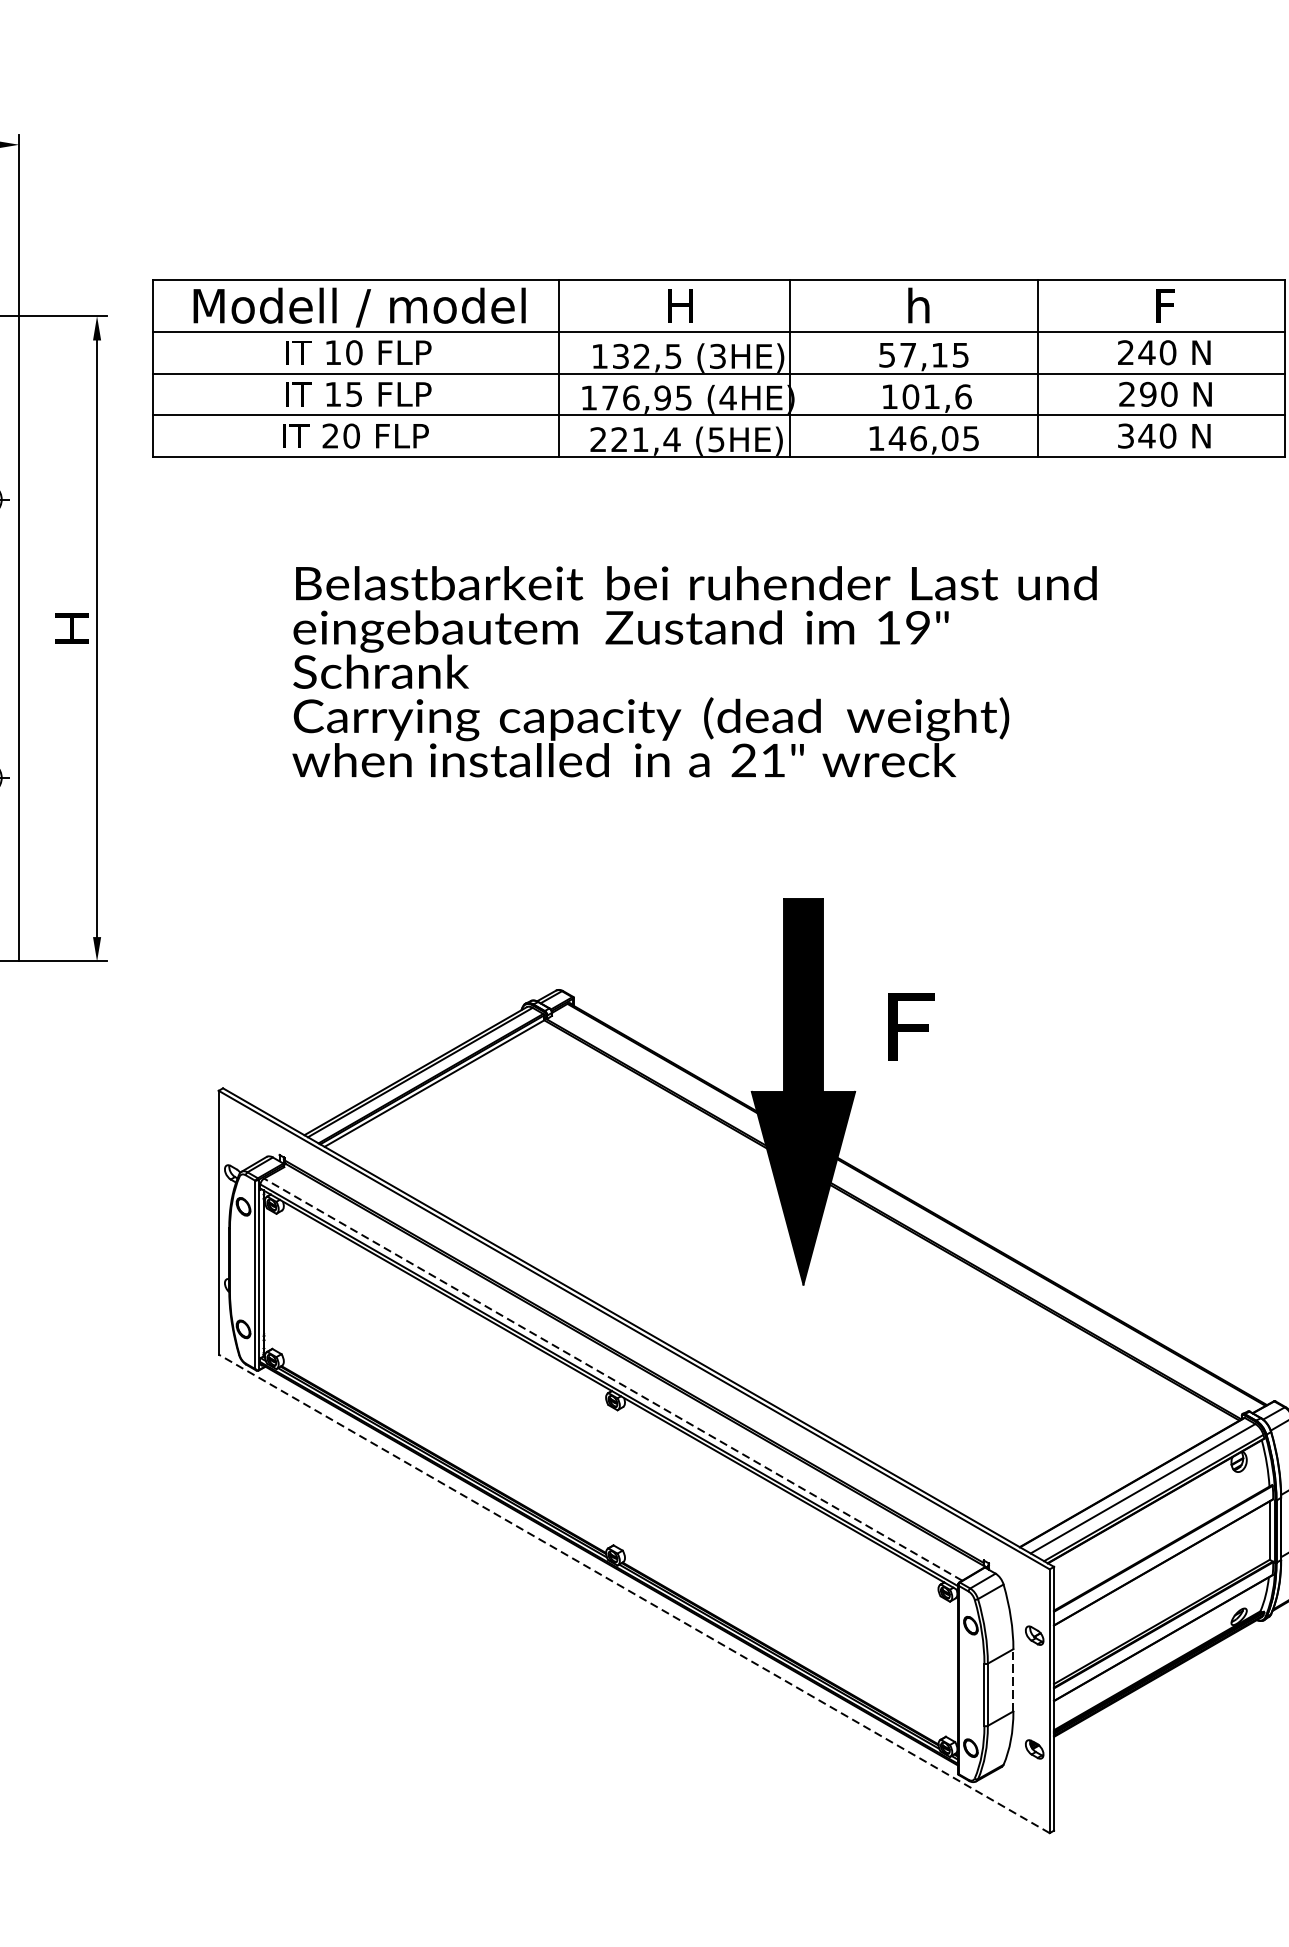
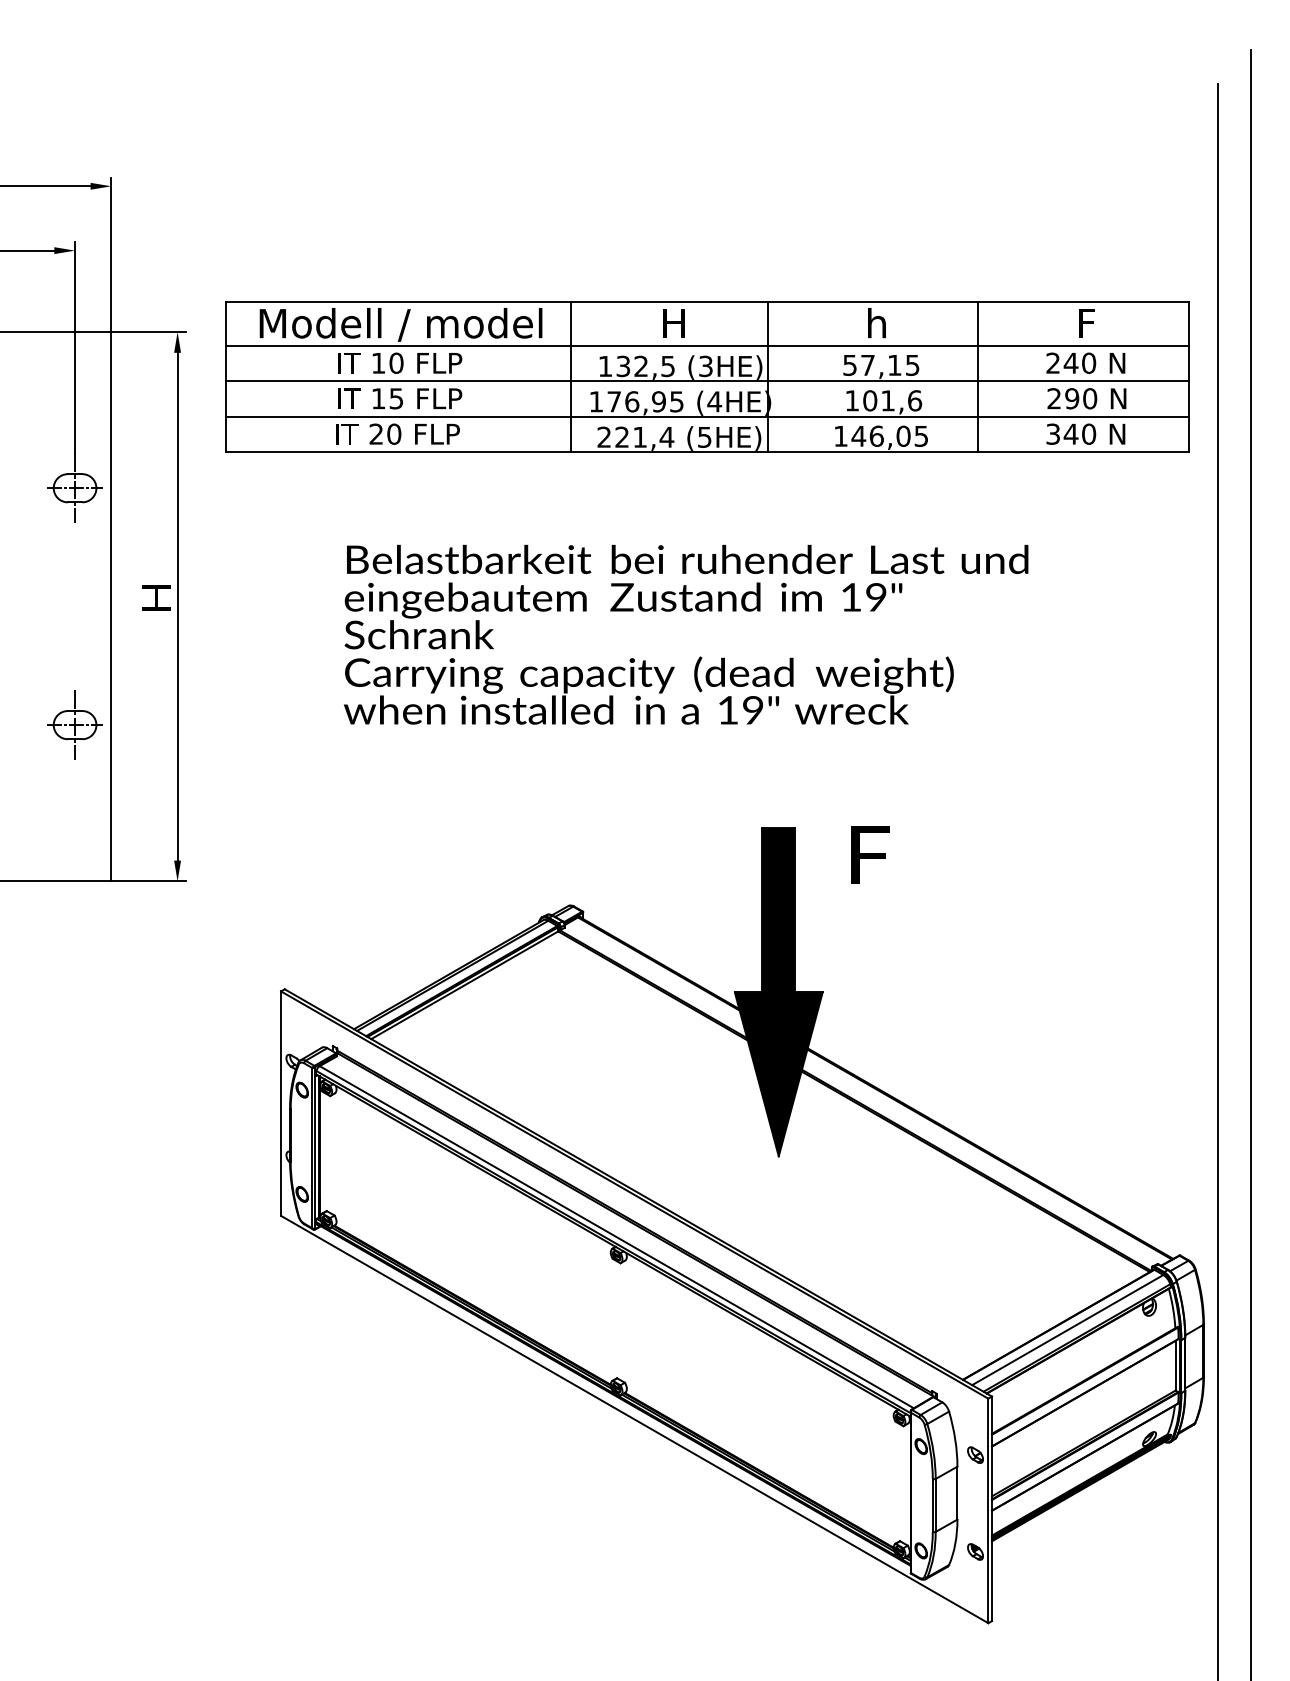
text: (758, 760) -> (740, 710), 21" -> 19"
text: (911, 1026) -> (870, 854), moved
line: (612, 1379) -> (616, 1237), dashed -> solid
line: (633, 1593) -> (634, 1419), dashed -> solid
line: (1013, 1679) -> (957, 1492), dashed -> solid

